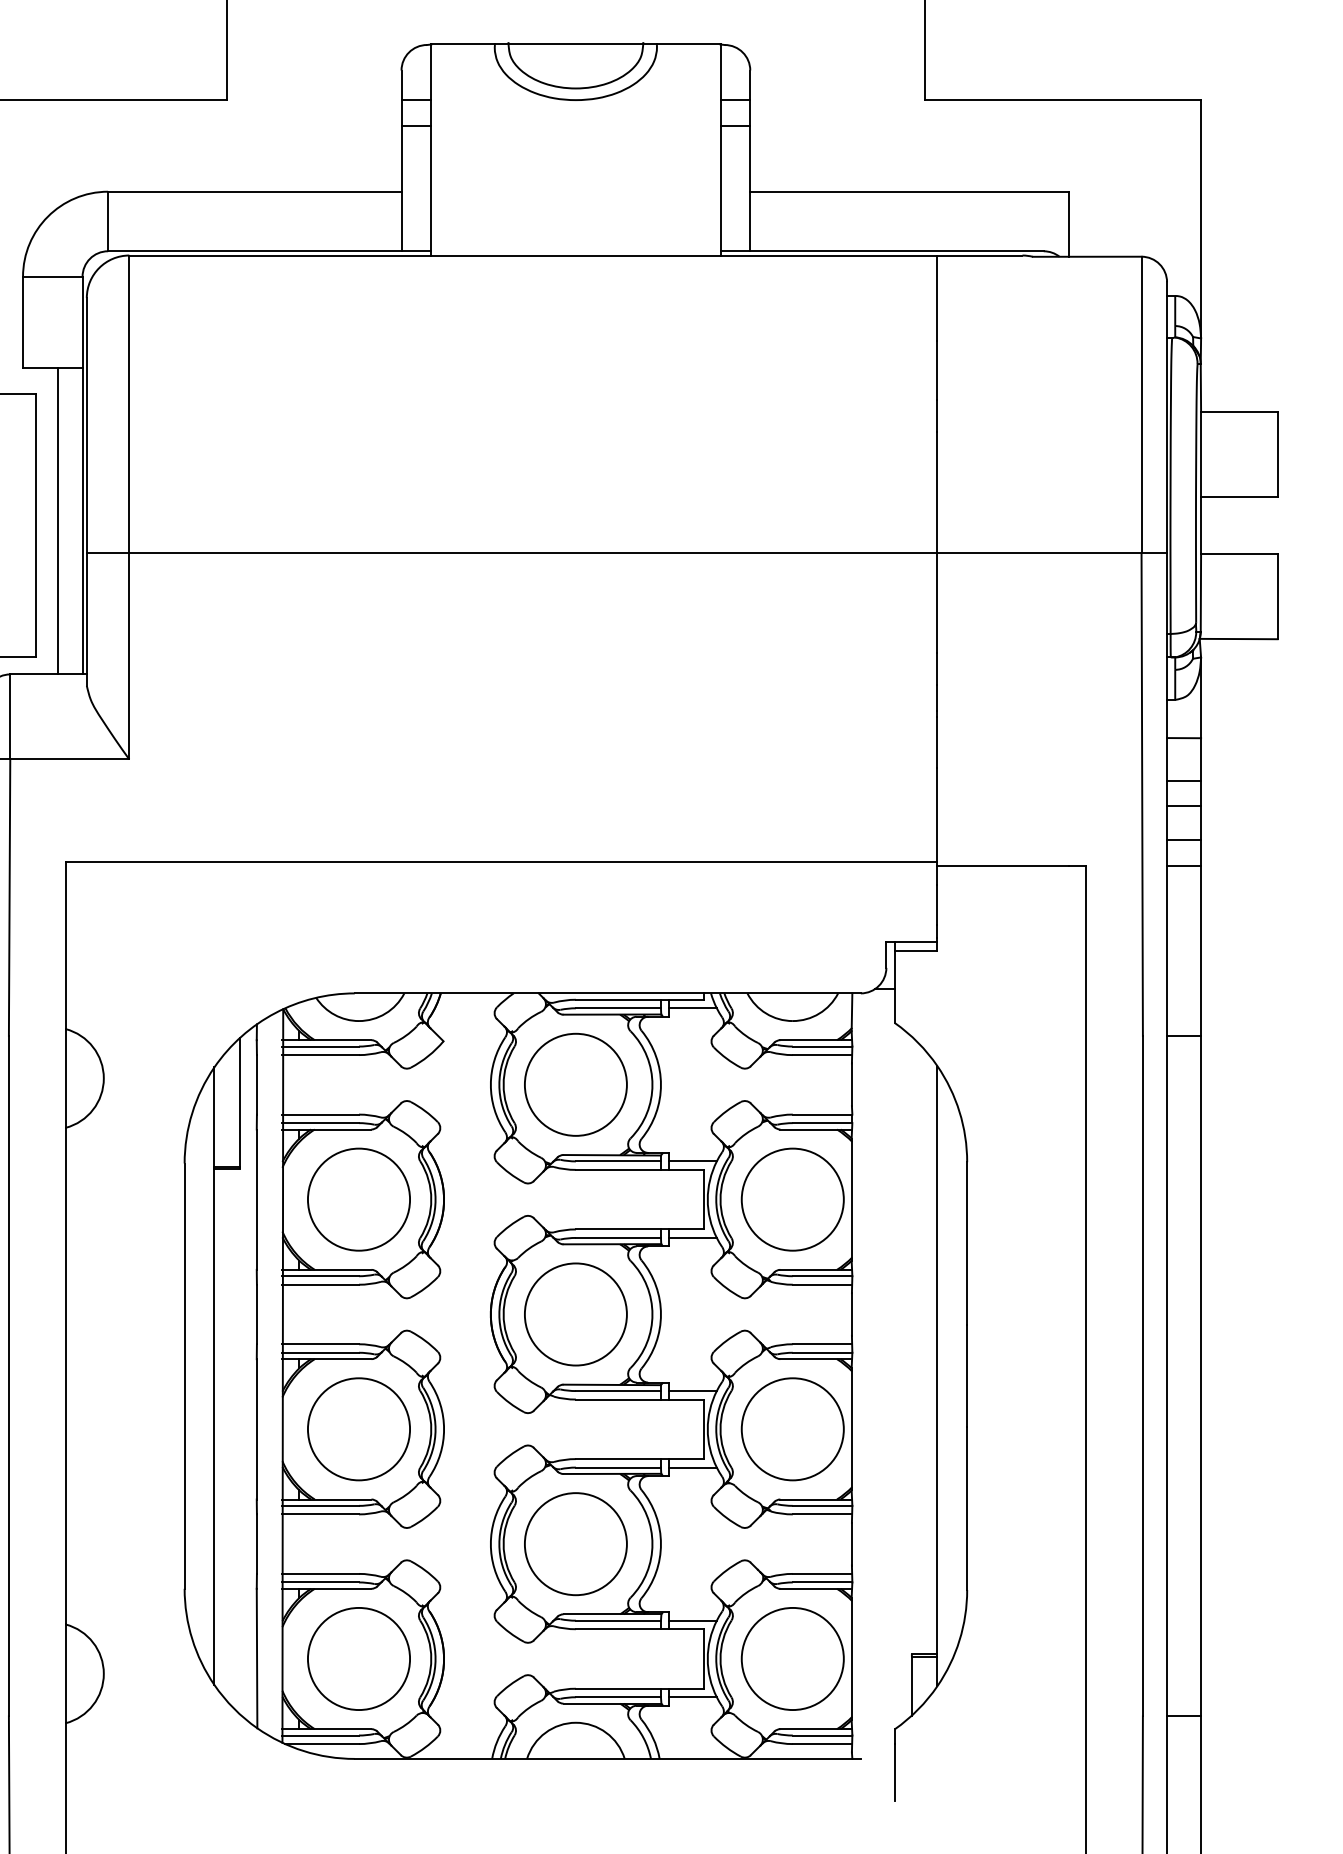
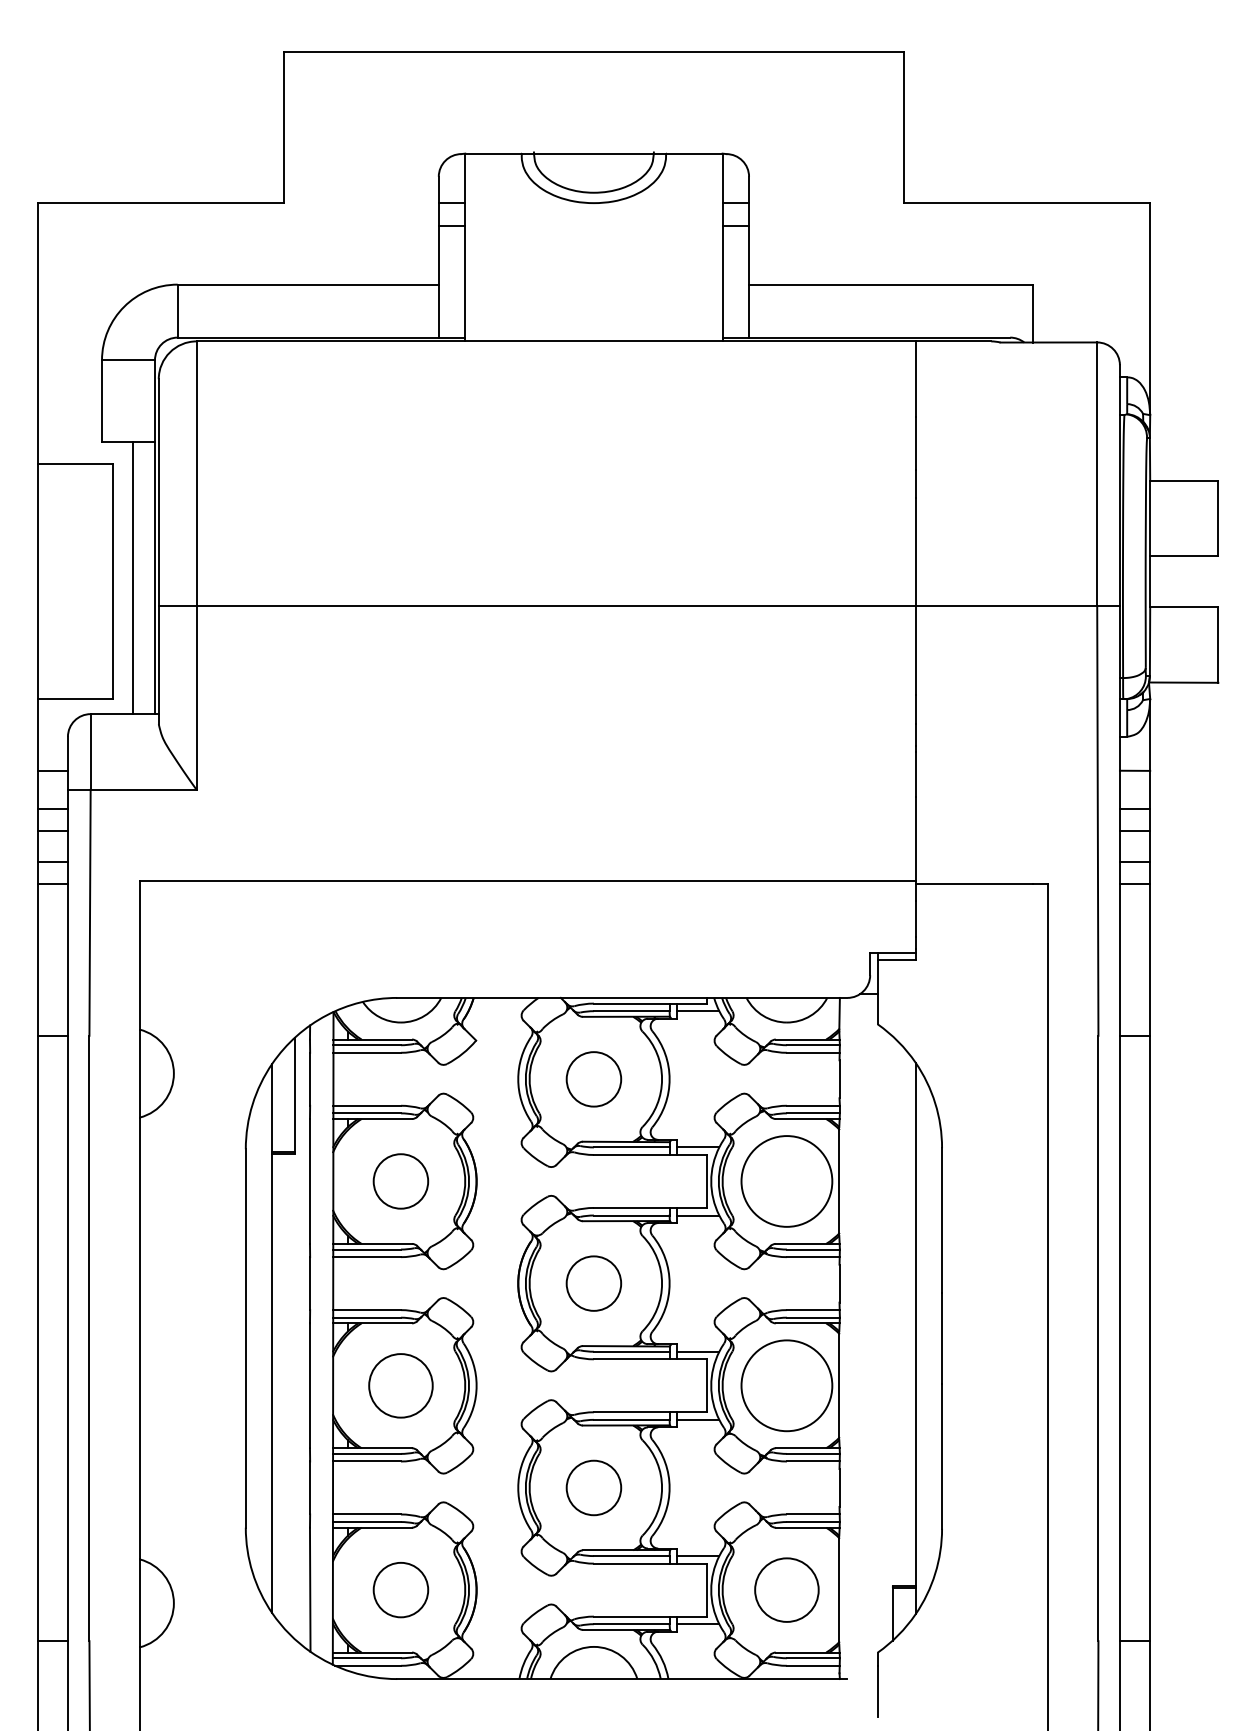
circle: (575, 1085) -> (593, 1079), size x0.6
circle: (358, 1199) -> (400, 1181), size x0.6
circle: (575, 1314) -> (593, 1283), size x0.6
circle: (358, 1428) -> (400, 1385), size x0.7
circle: (575, 1543) -> (593, 1487), size x0.6
circle: (358, 1658) -> (400, 1589), size x0.6
circle: (792, 1658) -> (786, 1589), size x0.7

